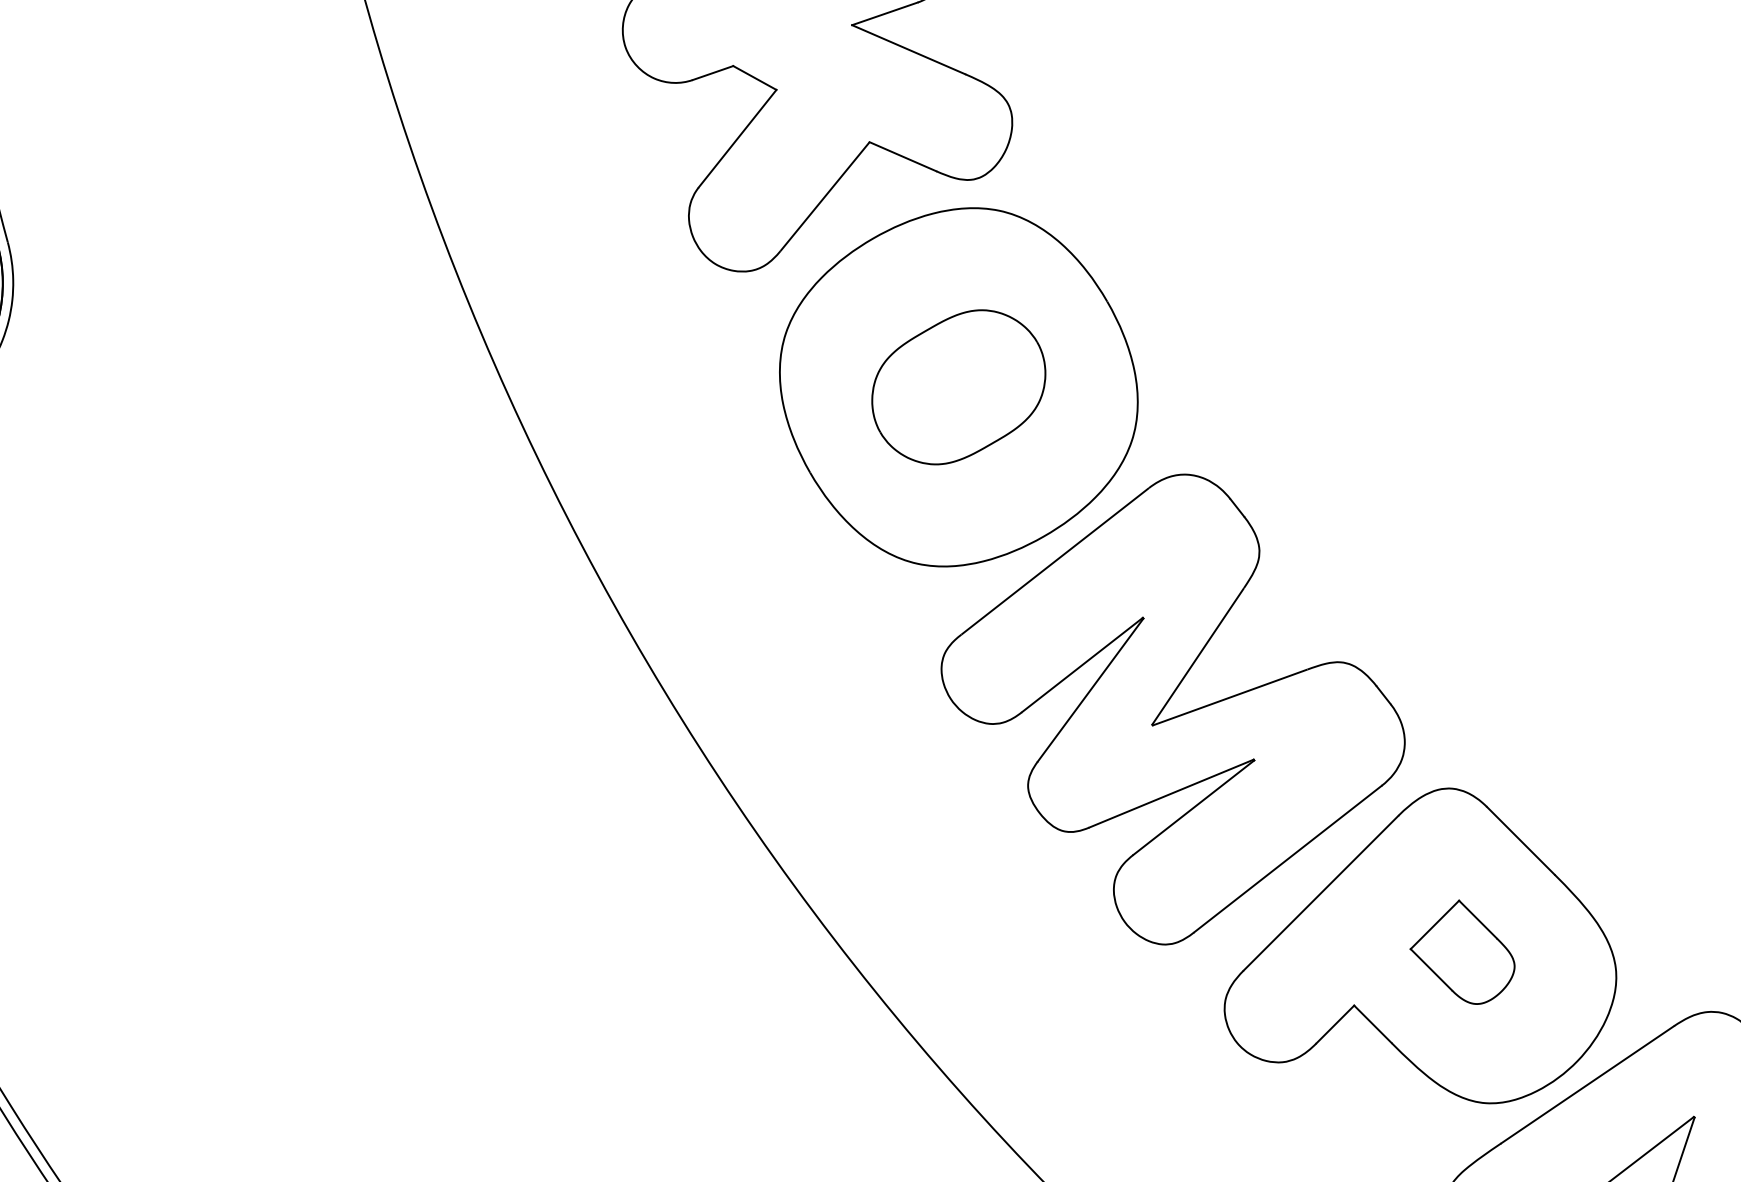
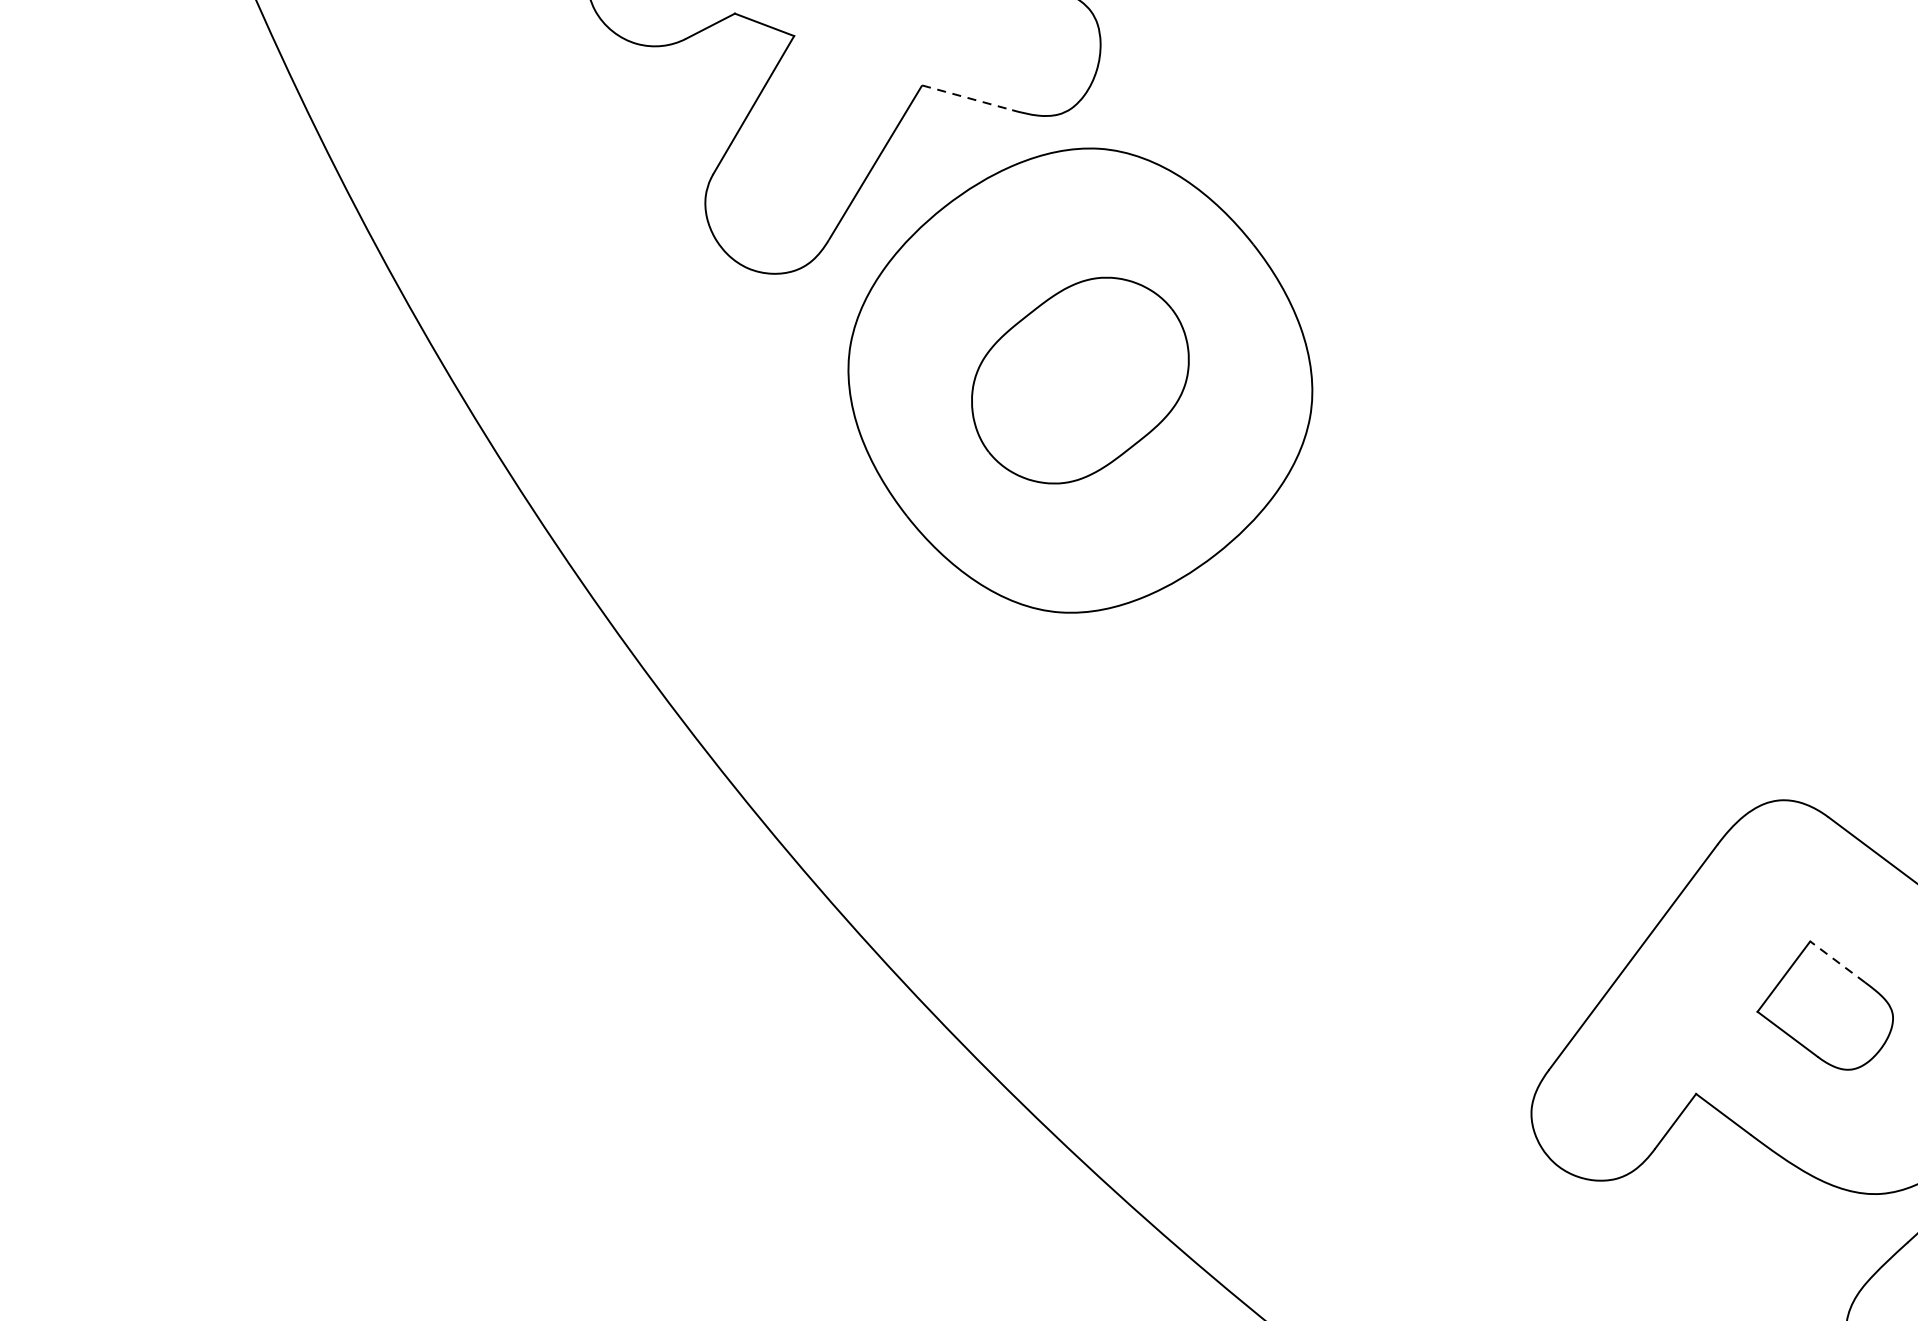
line: (903, 156) -> (967, 97), solid -> dashed
part: (1166, 705) -> (1402, 746), removed
line: (1477, 919) -> (1837, 961), solid -> dashed

